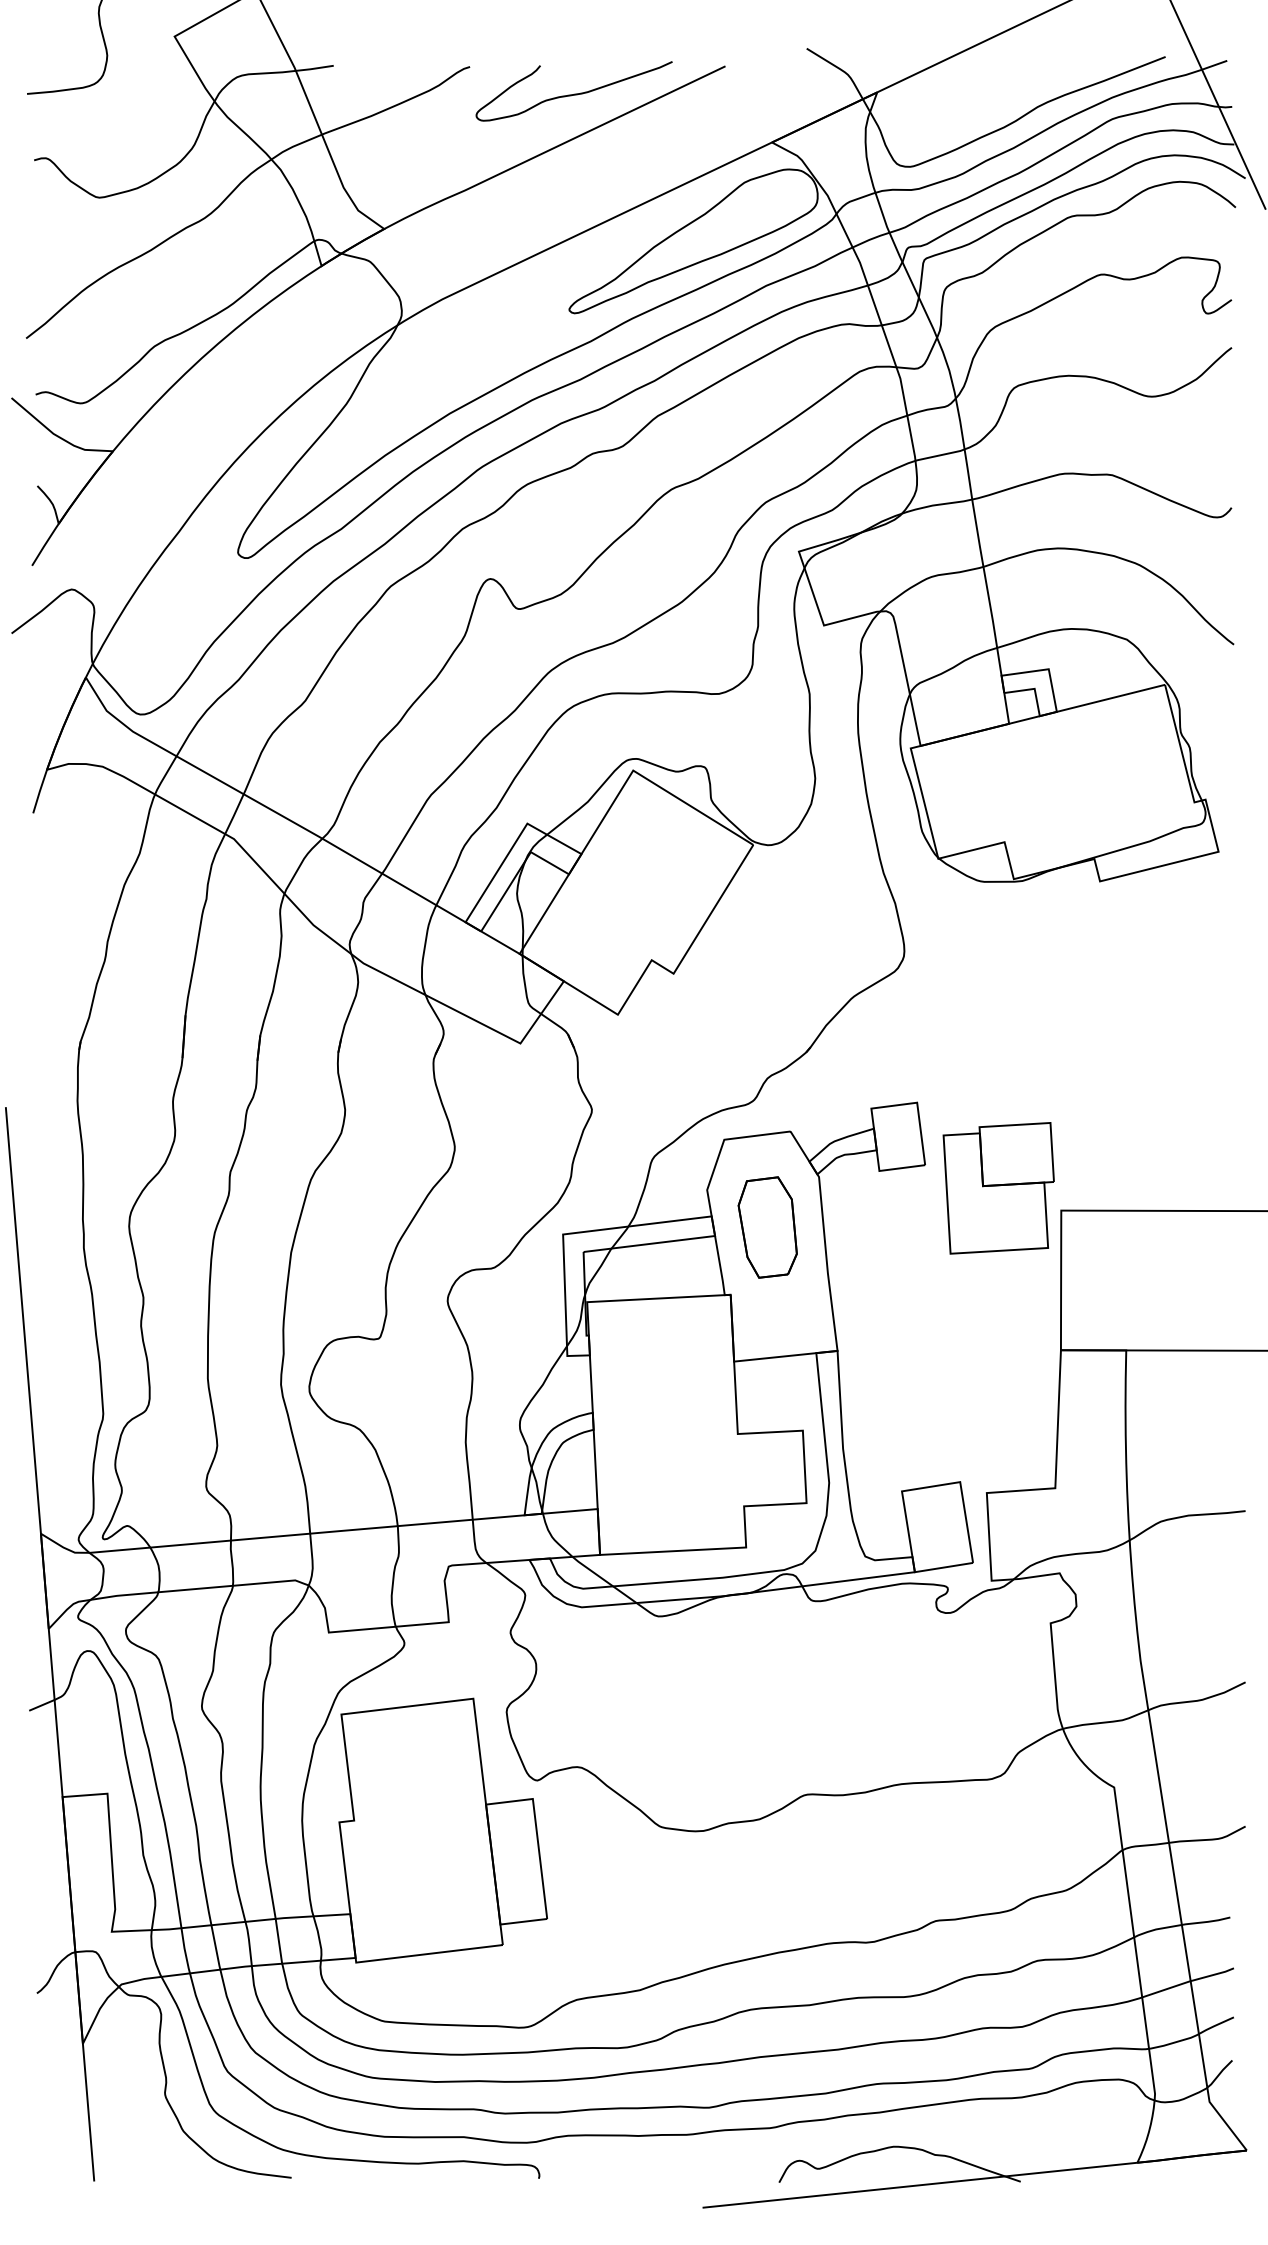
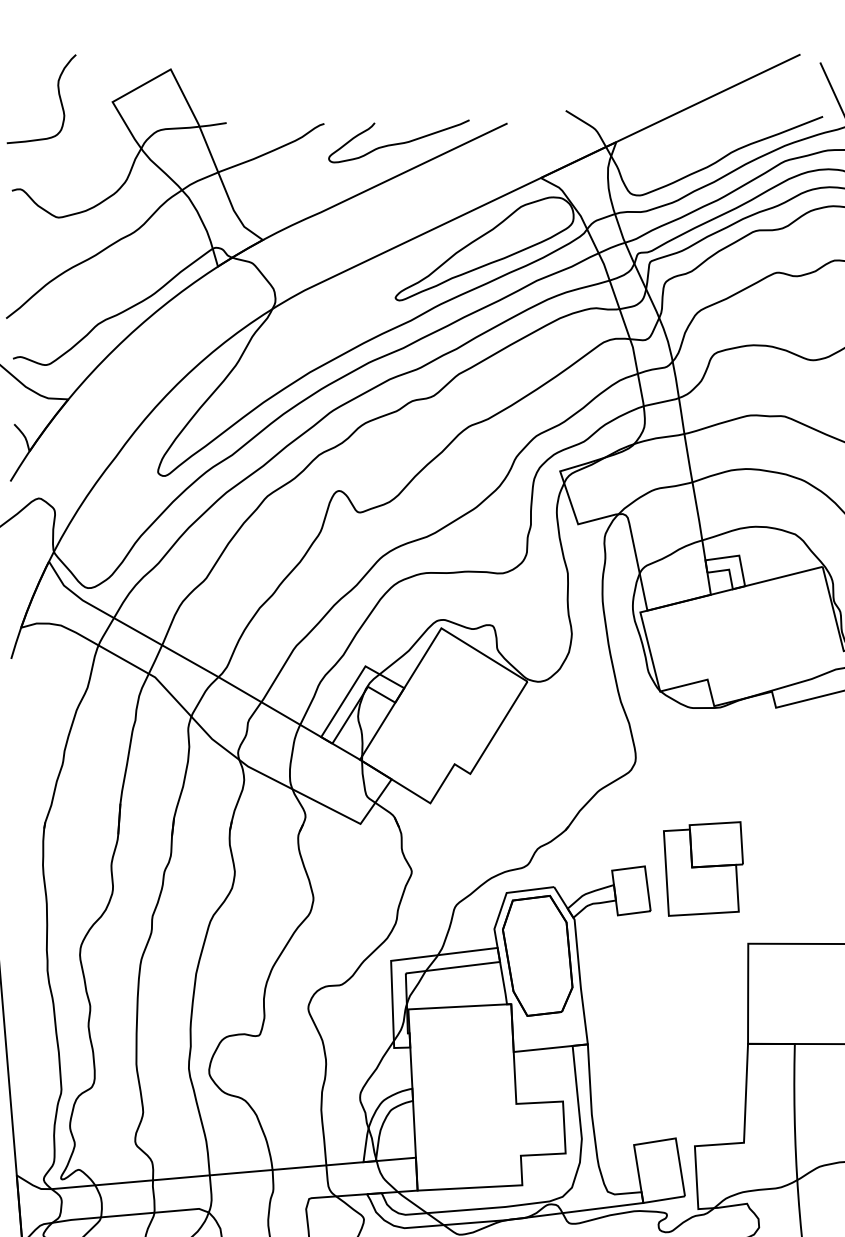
part: (998, 1188) -> (703, 869), moved
part: (767, 1227) -> (537, 955), size x1.67

